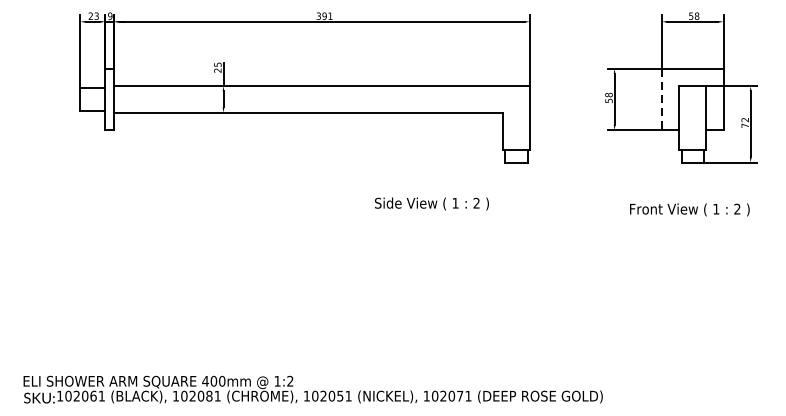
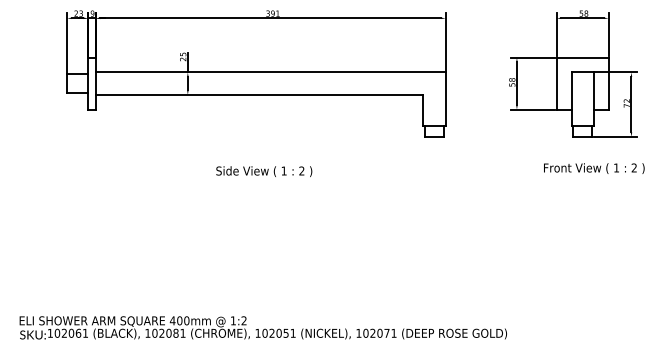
line: (661, 99) -> (556, 83), dashed -> solid
text: (432, 203) -> (264, 171), moved
text: (690, 209) -> (594, 168), moved

